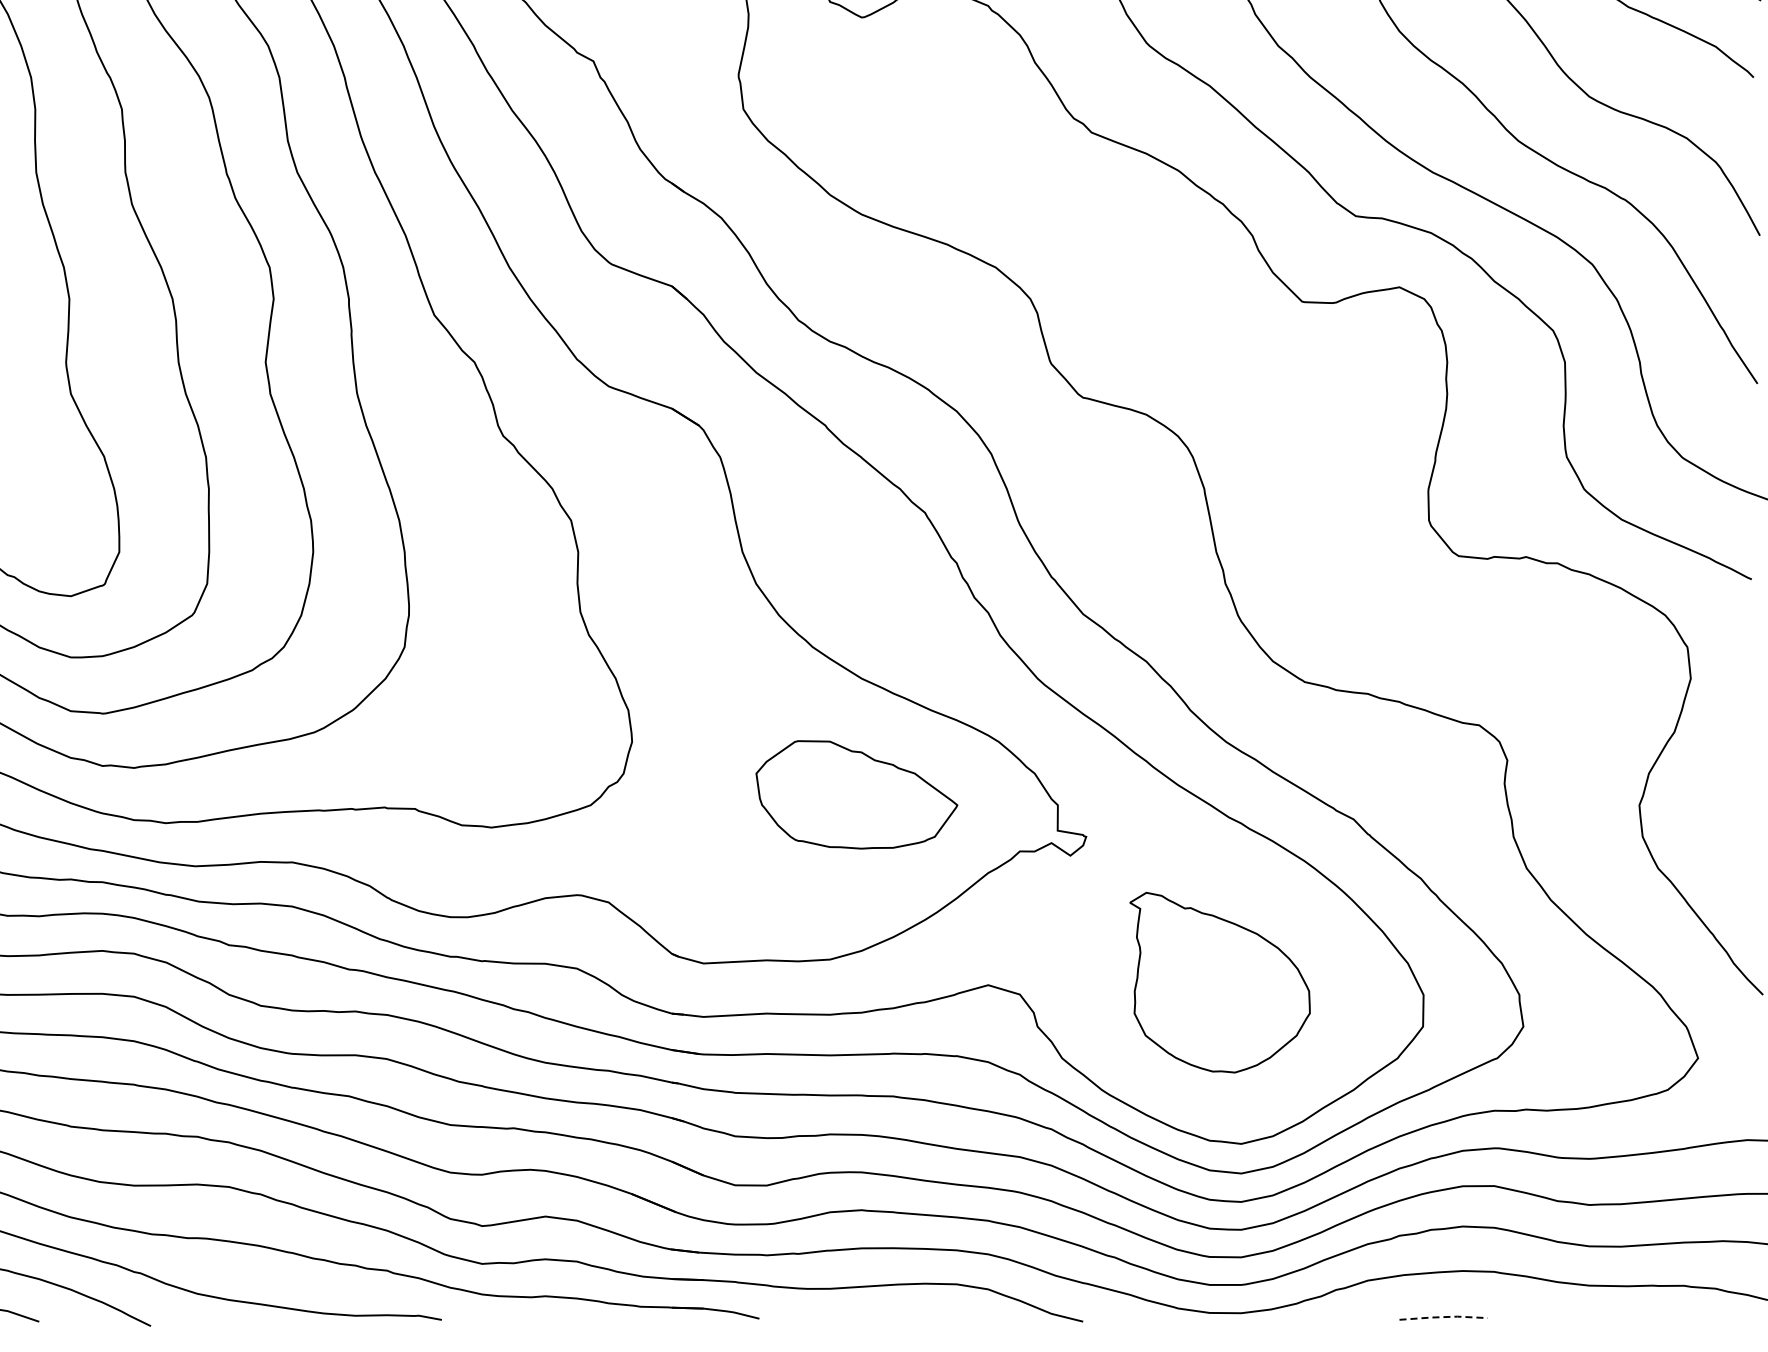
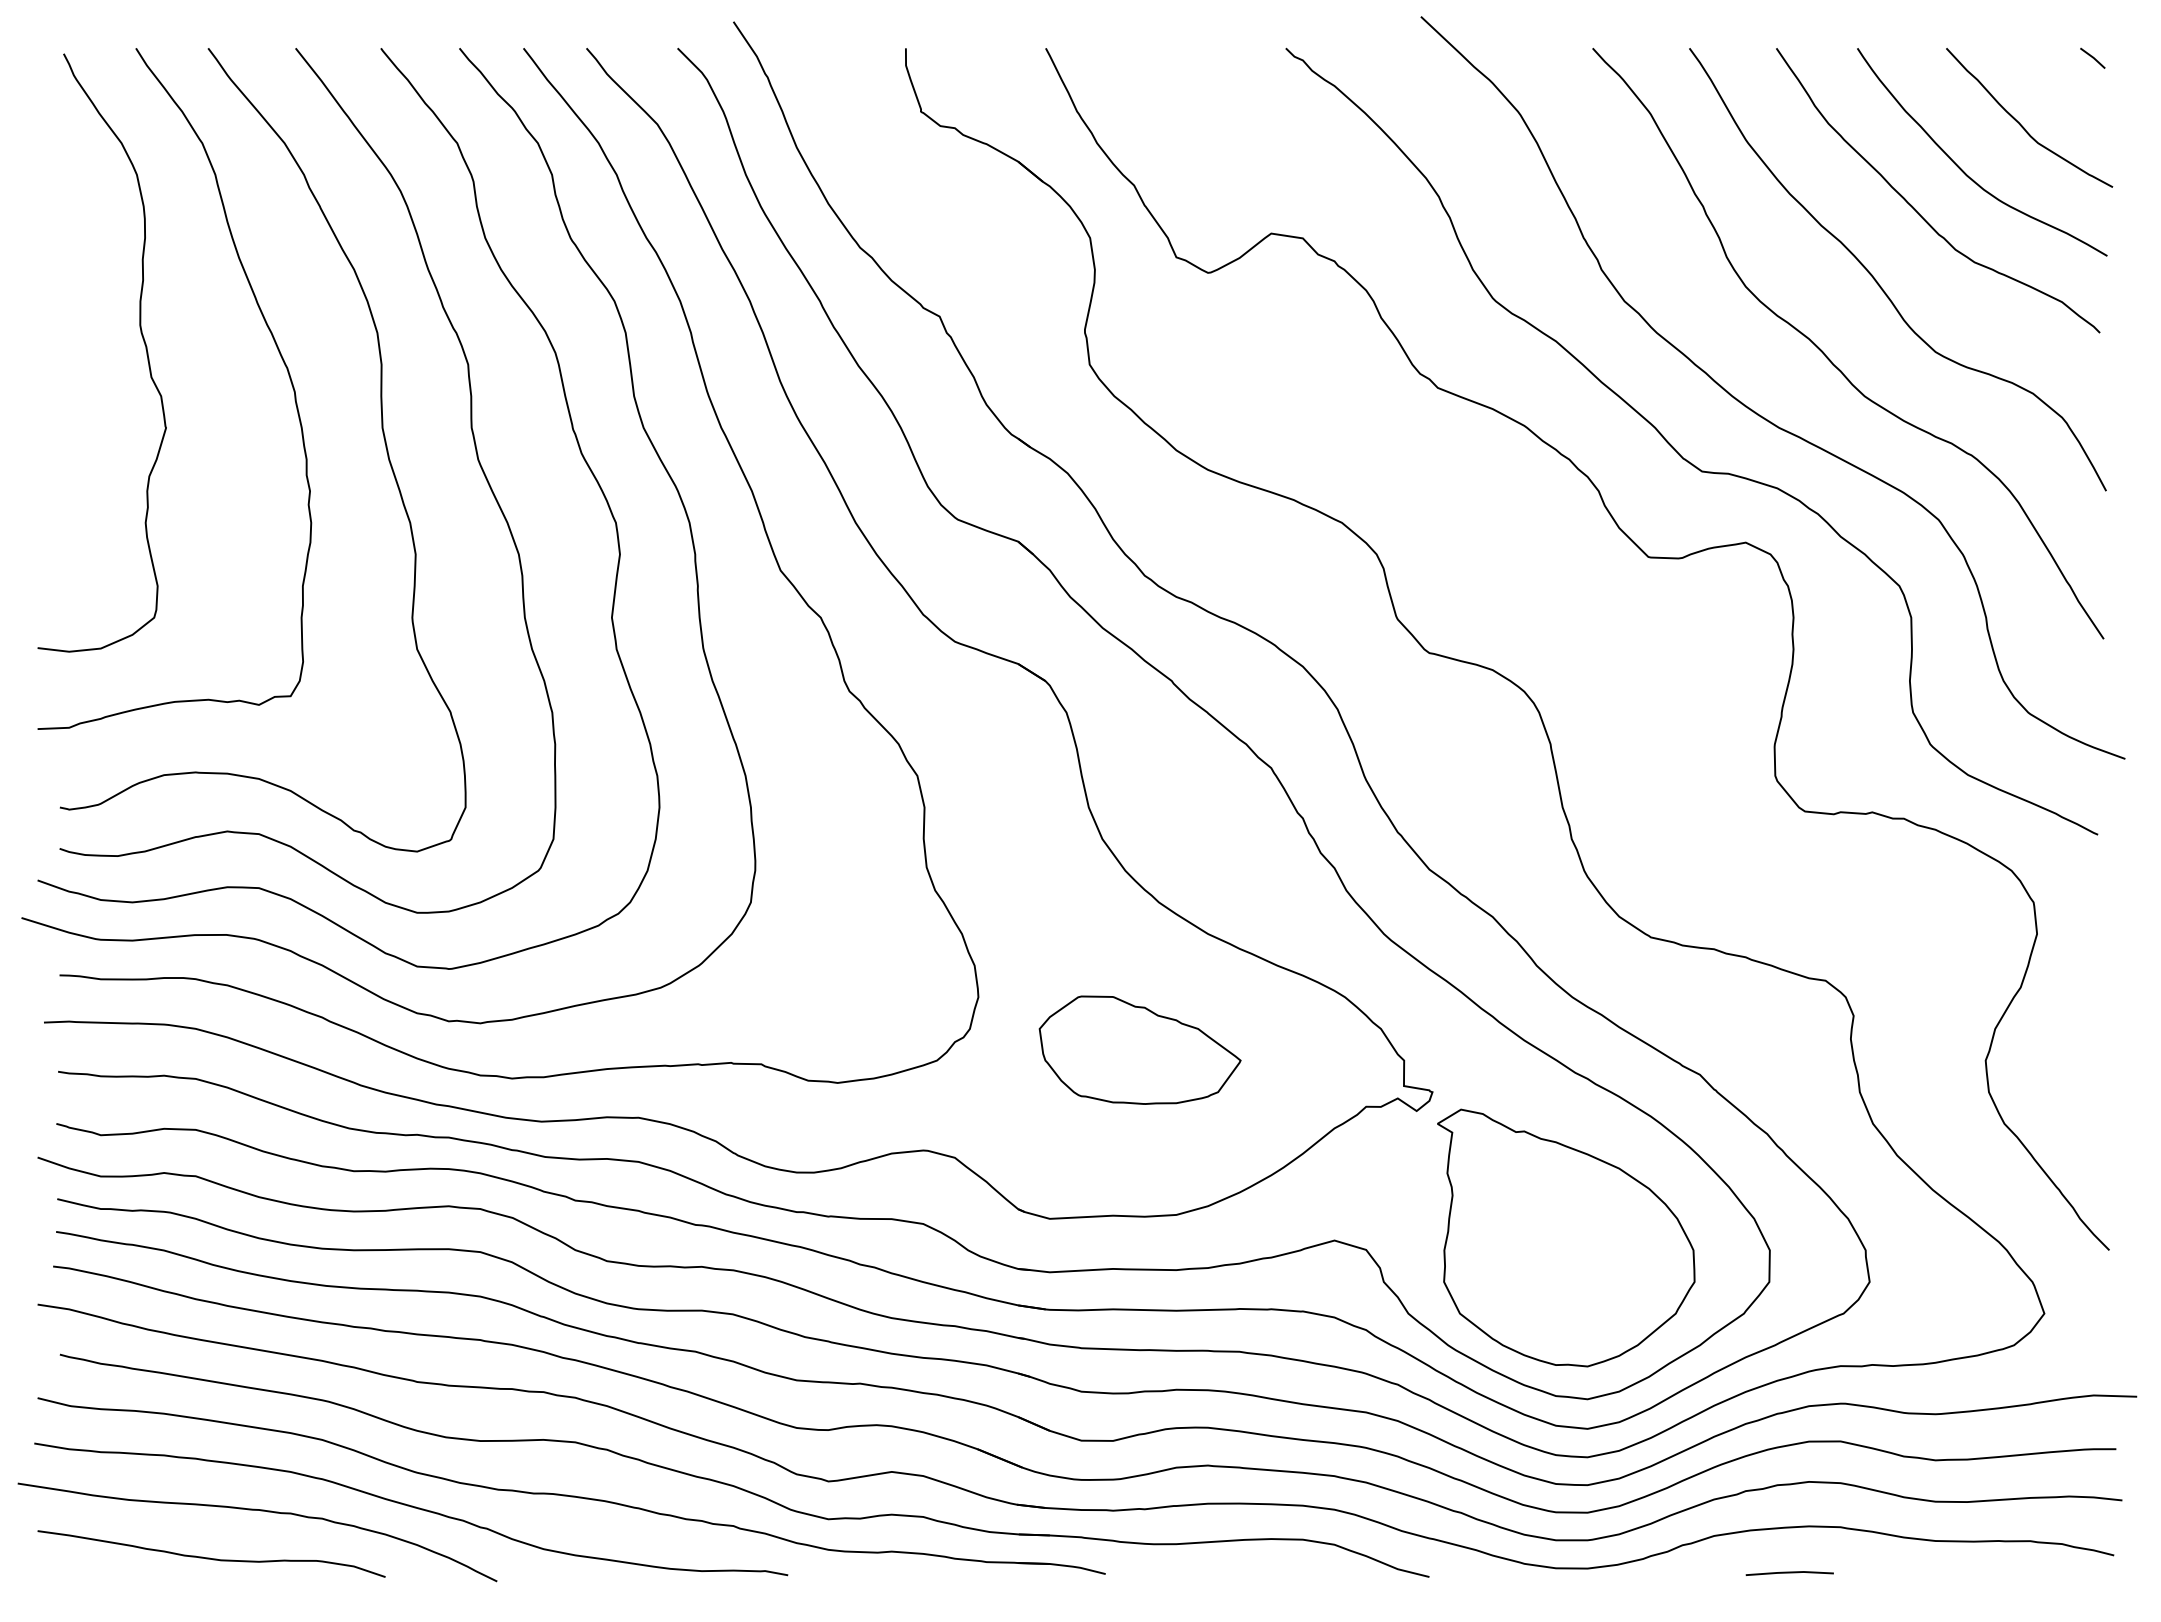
part: (856, 794) -> (1139, 1049), moved
part: (1220, 982) -> (1566, 1237), size x1.43
line: (1444, 1317) -> (1790, 1572), dashed -> solid

